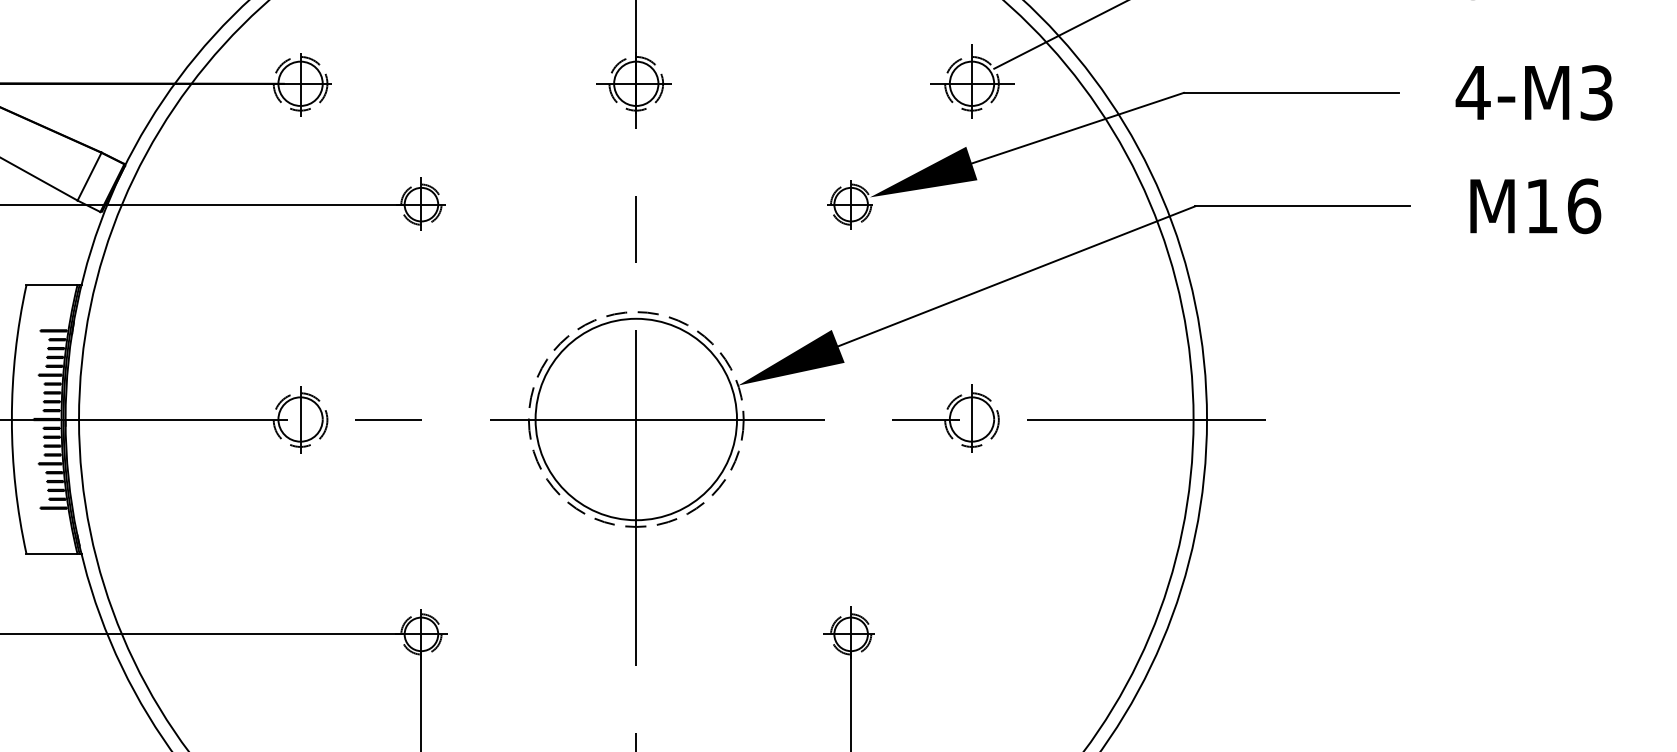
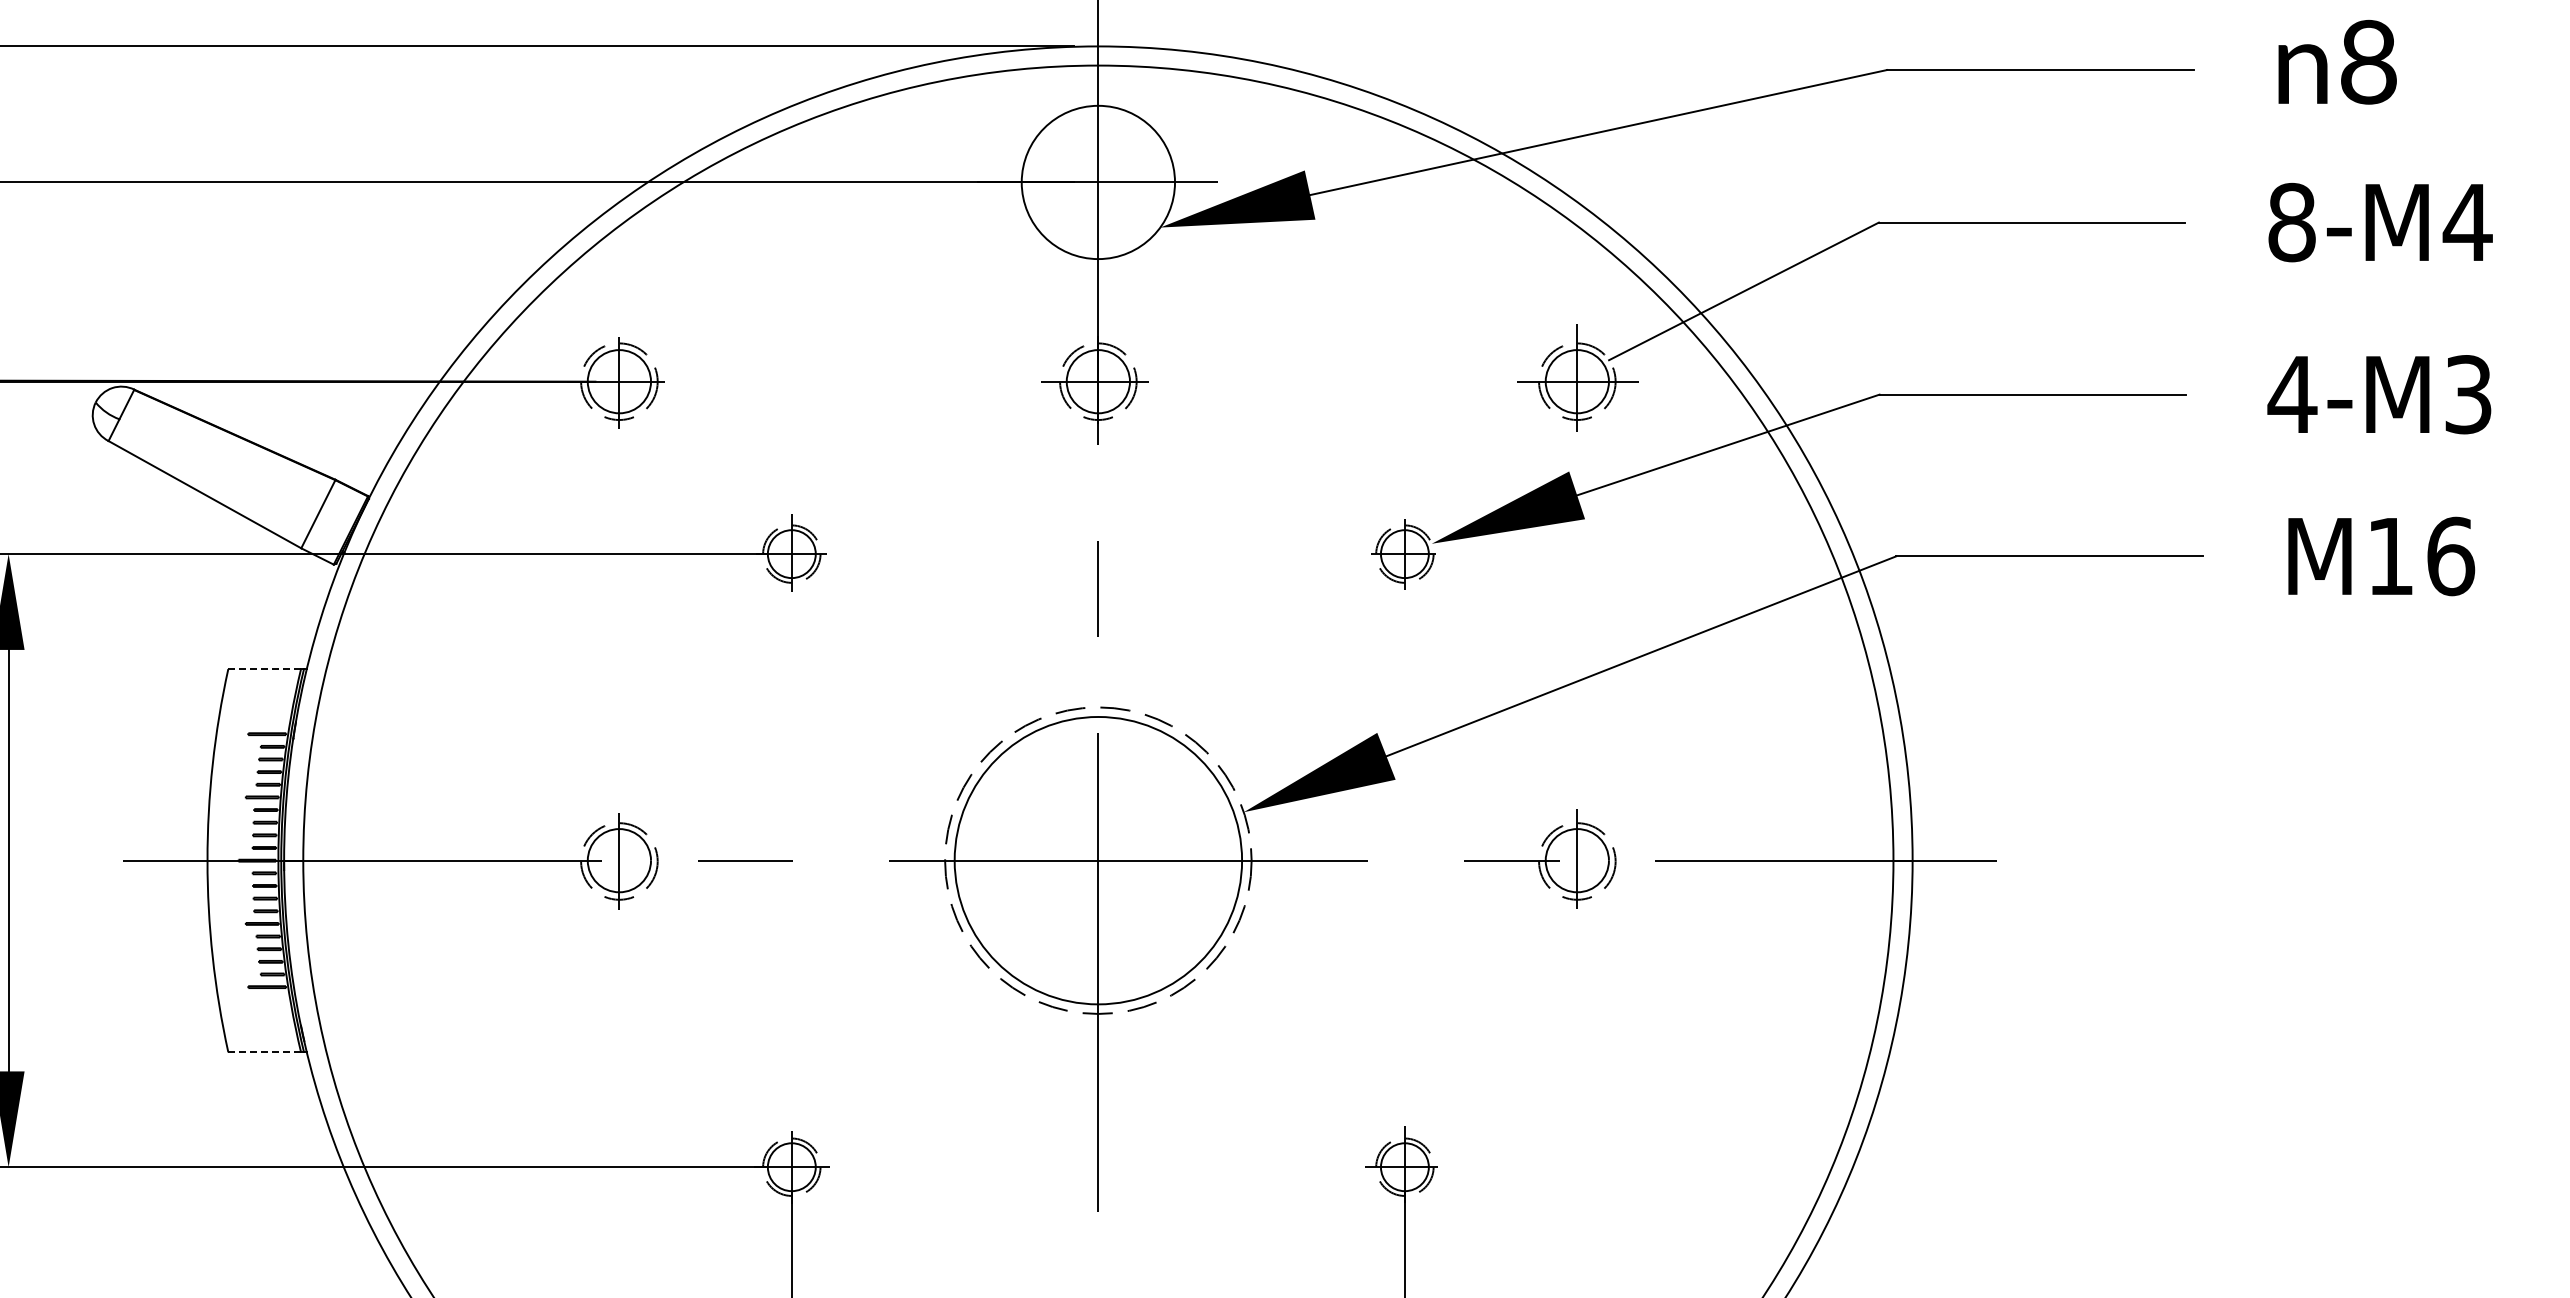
line: (52, 285) -> (265, 669), solid -> dashed
line: (52, 553) -> (265, 1052), solid -> dashed

